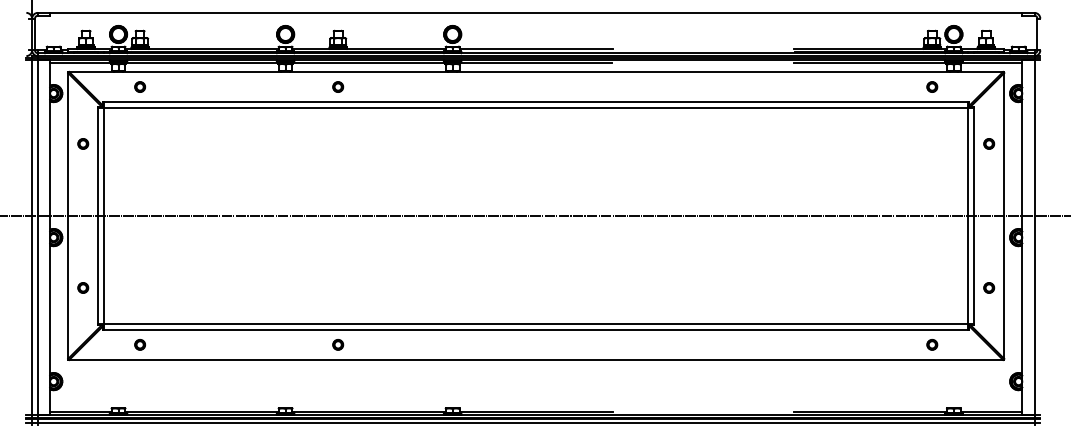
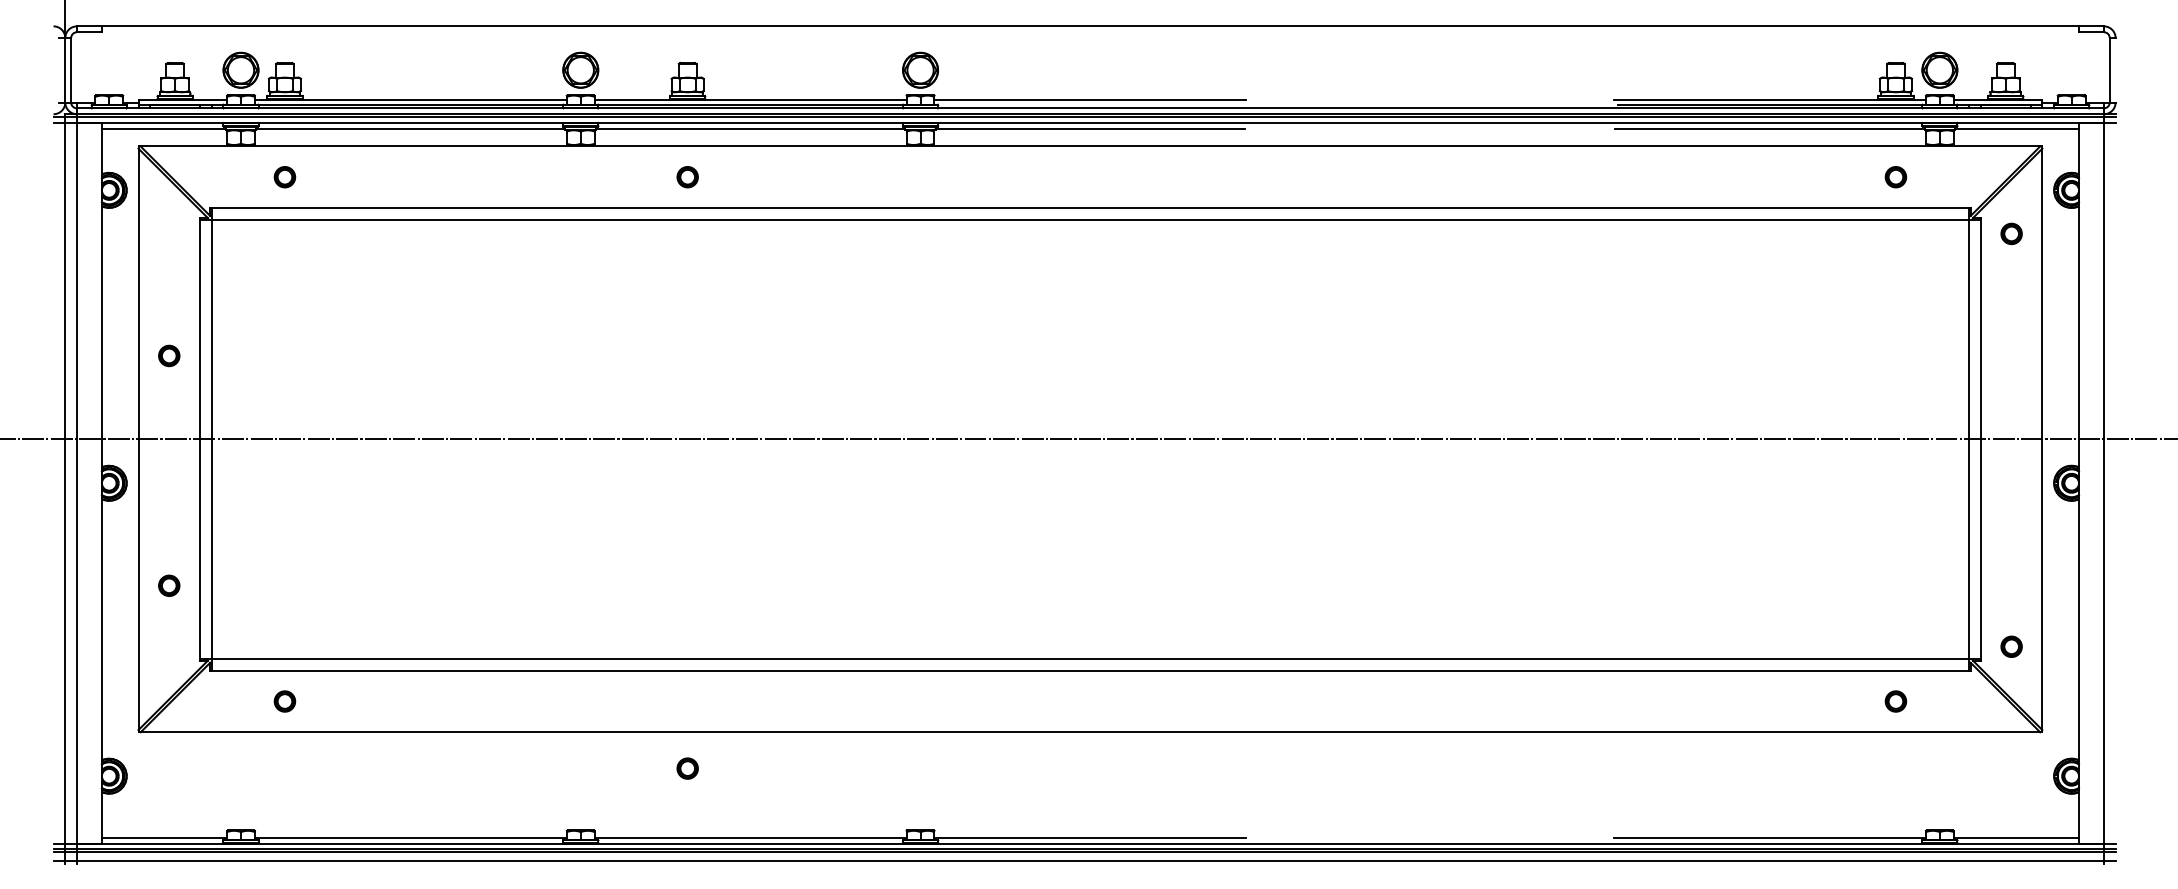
part: (83, 143) -> (169, 355), moved
part: (989, 143) -> (2012, 232), moved
part: (989, 287) -> (2012, 645), moved
part: (338, 344) -> (688, 767), moved

